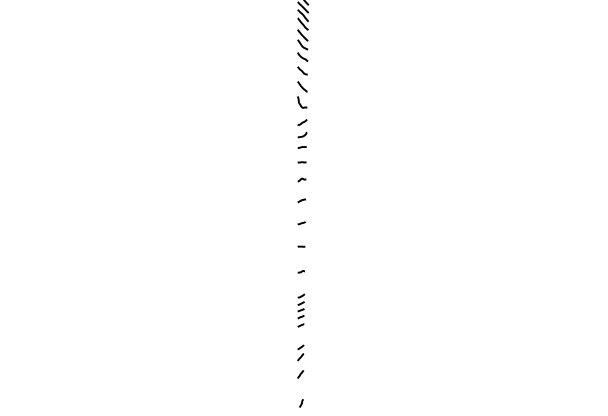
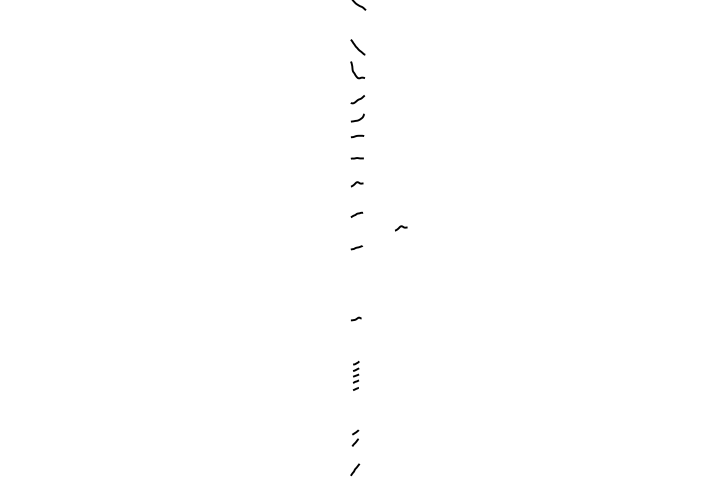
curve: (302, 70) -> (357, 23), removed
curve: (331, 209) -> (400, 227), added
curve: (301, 246) -> (356, 281), removed
part: (301, 310) -> (356, 375), size x0.6
part: (300, 352) -> (354, 437), size x0.7

